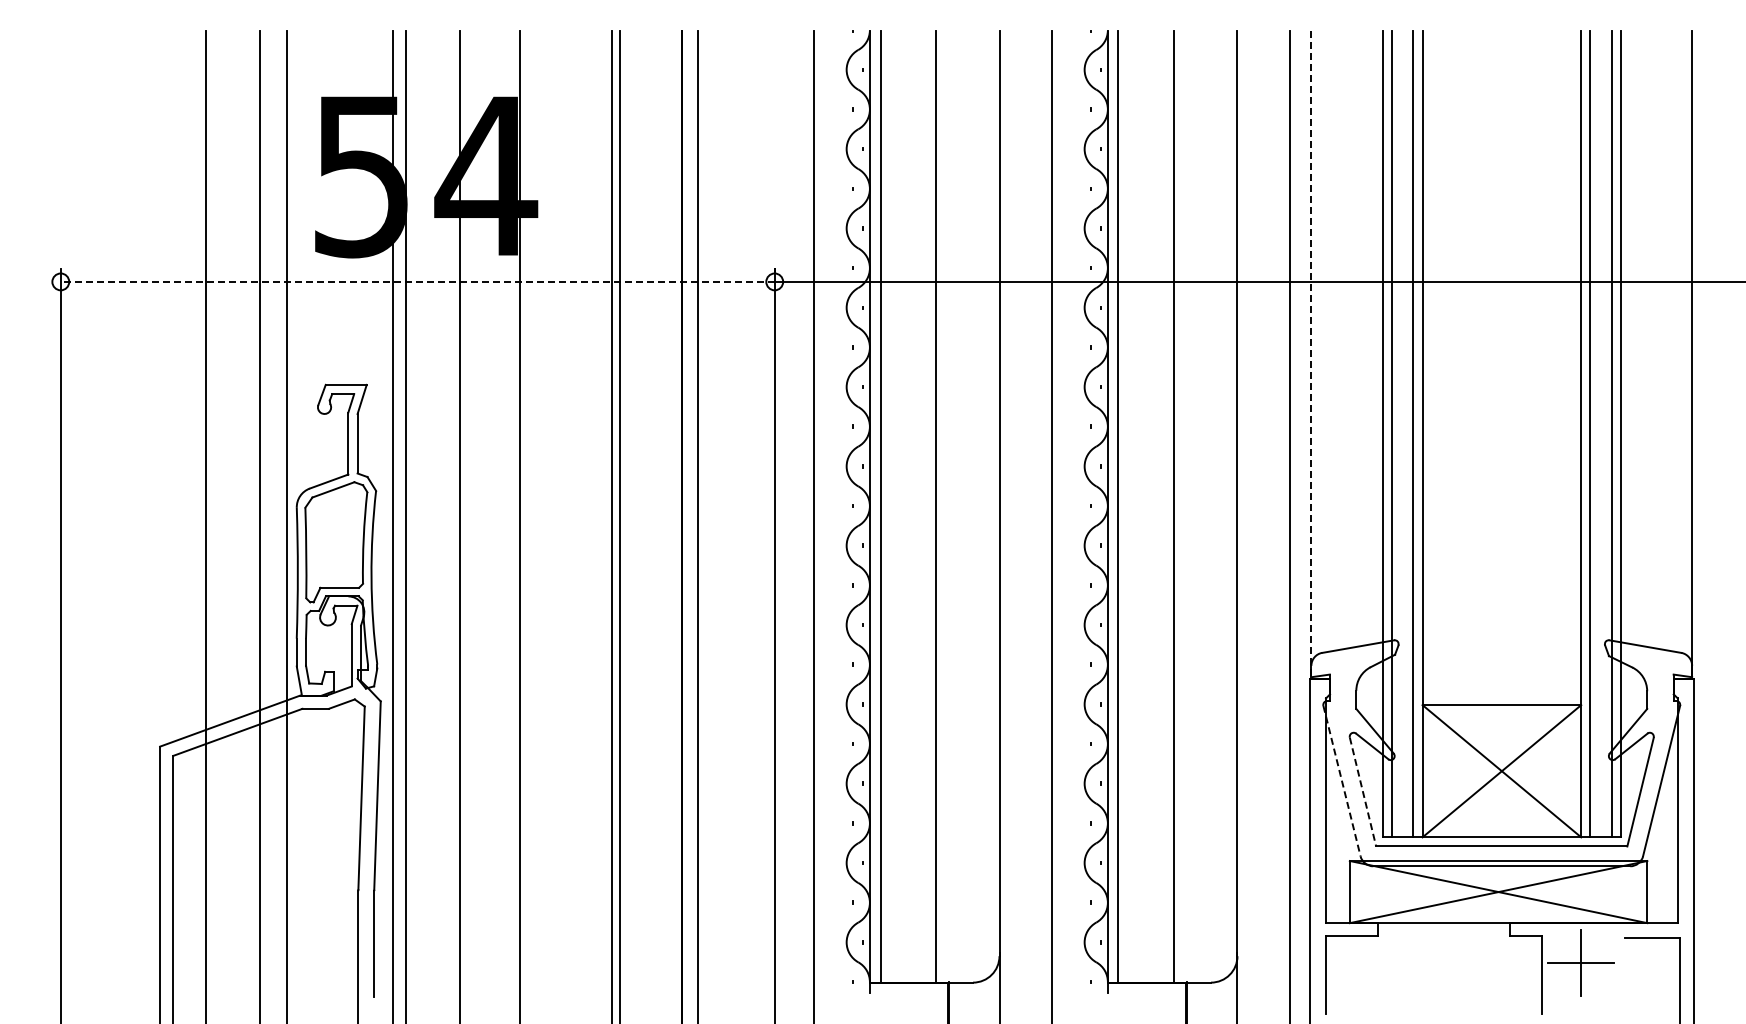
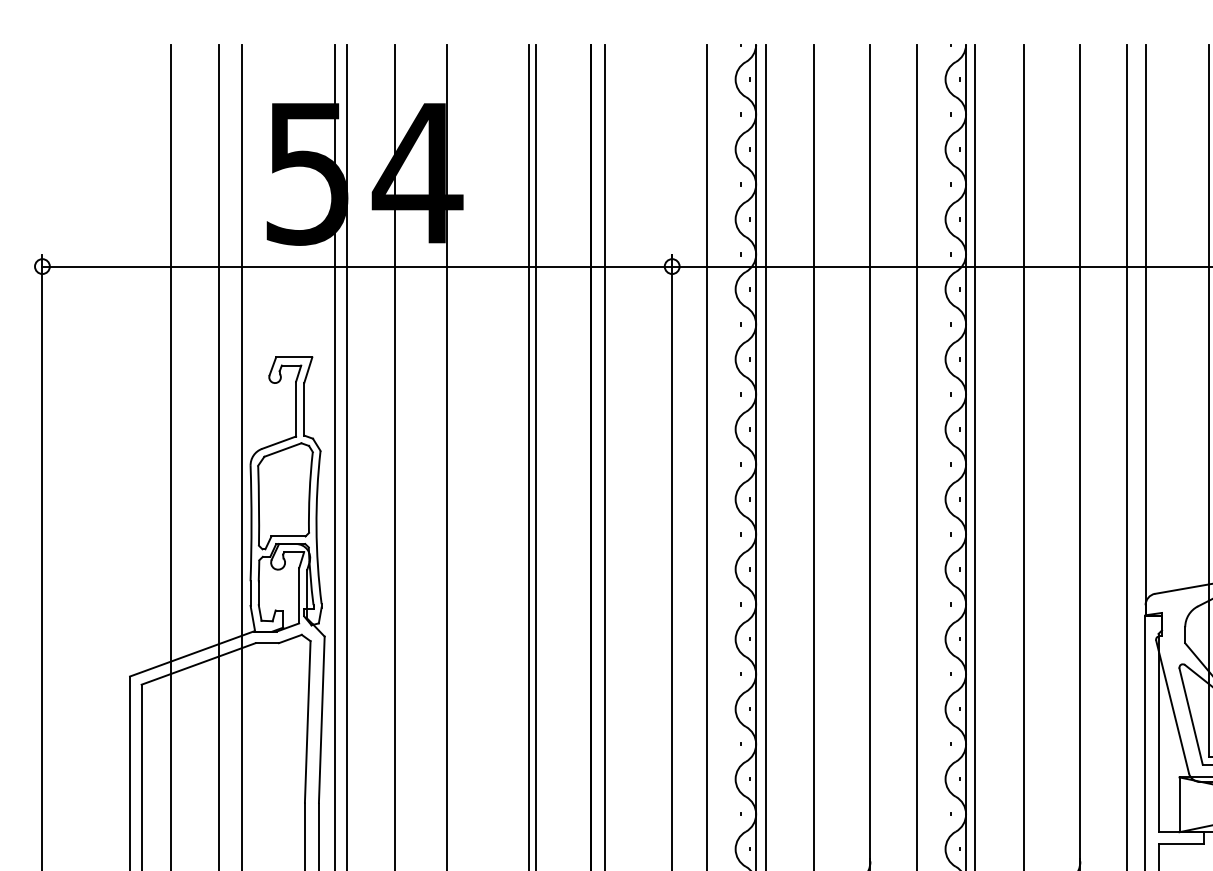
line: (417, 281) -> (357, 266), dashed -> solid
line: (1311, 354) -> (1145, 330), dashed -> solid
line: (1342, 781) -> (1173, 707), dashed -> solid
line: (1363, 792) -> (1191, 716), dashed -> solid

